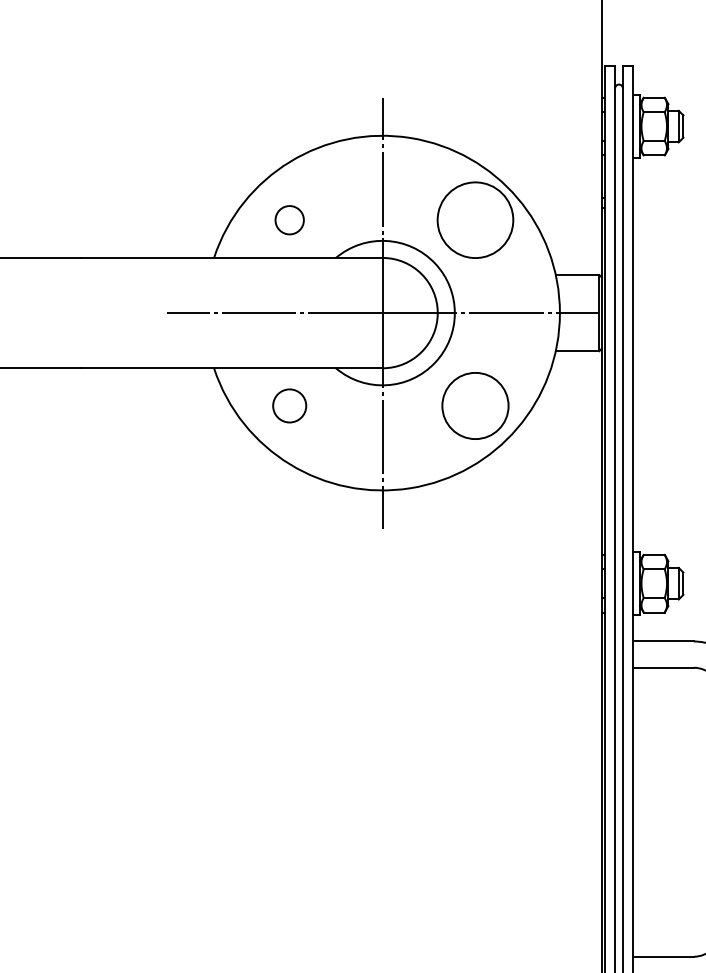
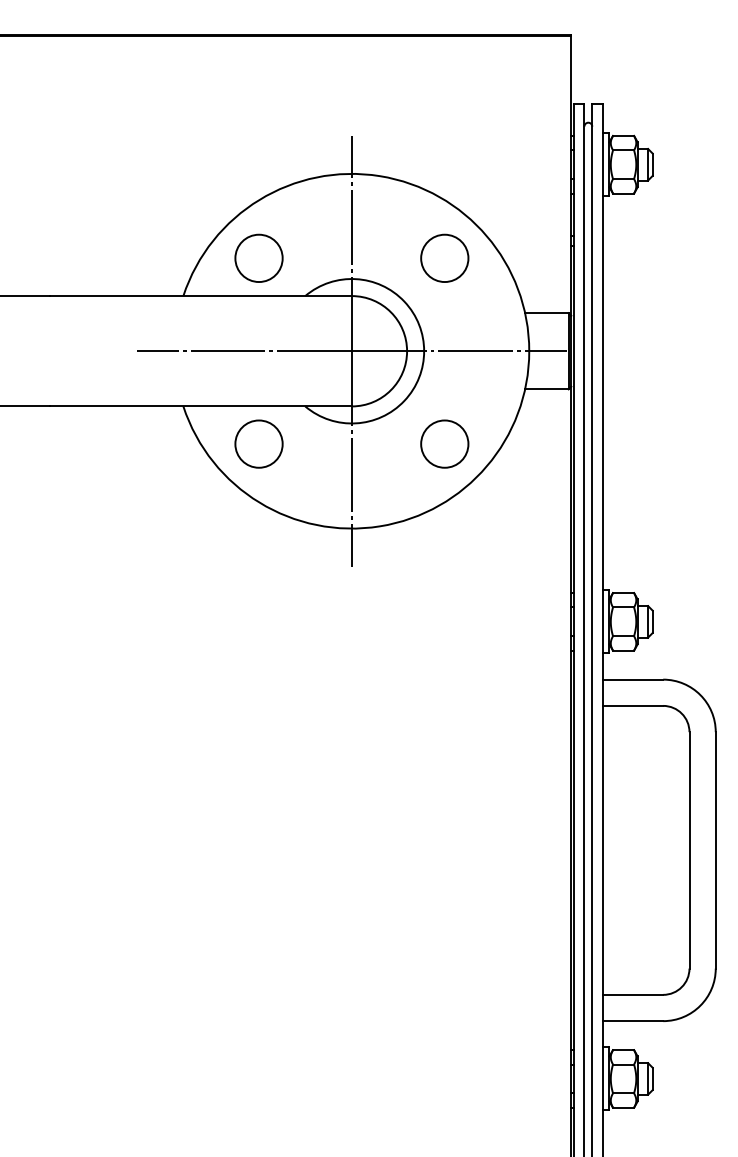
circle: (289, 220) -> (258, 258), size x1.67
circle: (475, 220) -> (444, 258), size x0.62
circle: (289, 405) -> (258, 443), size x1.43
circle: (475, 405) -> (444, 443), size x0.71

